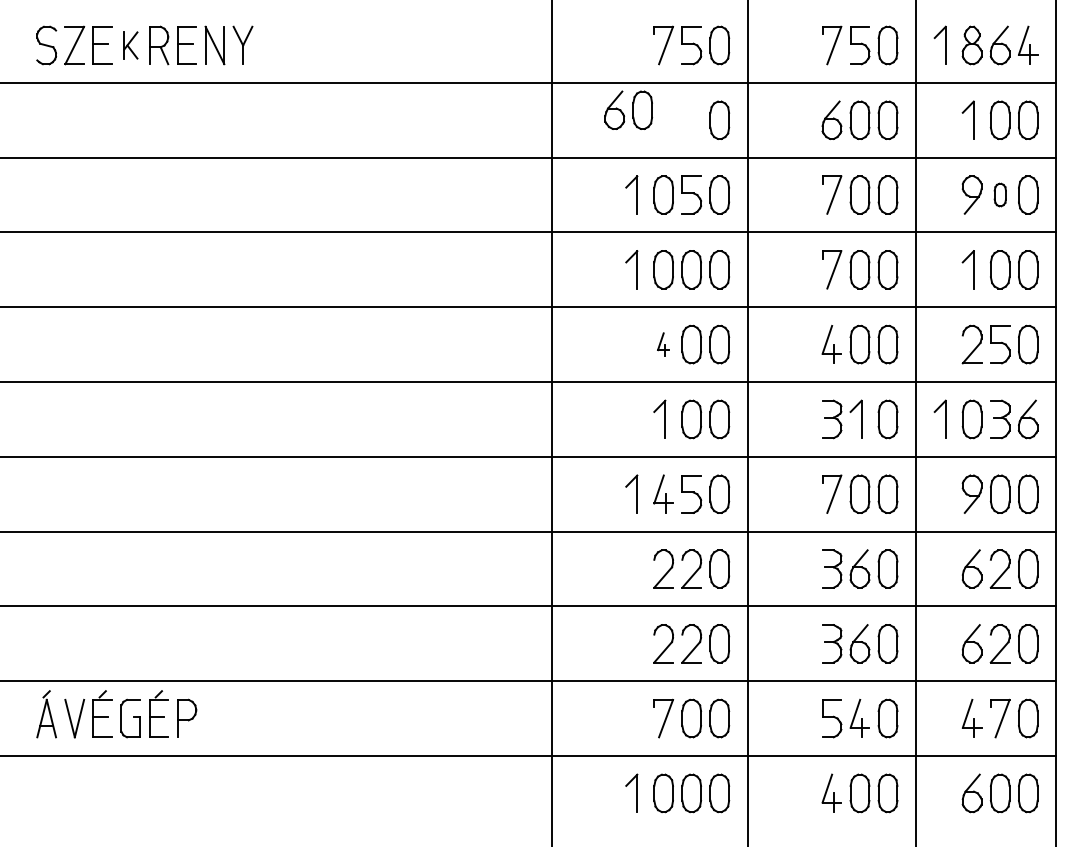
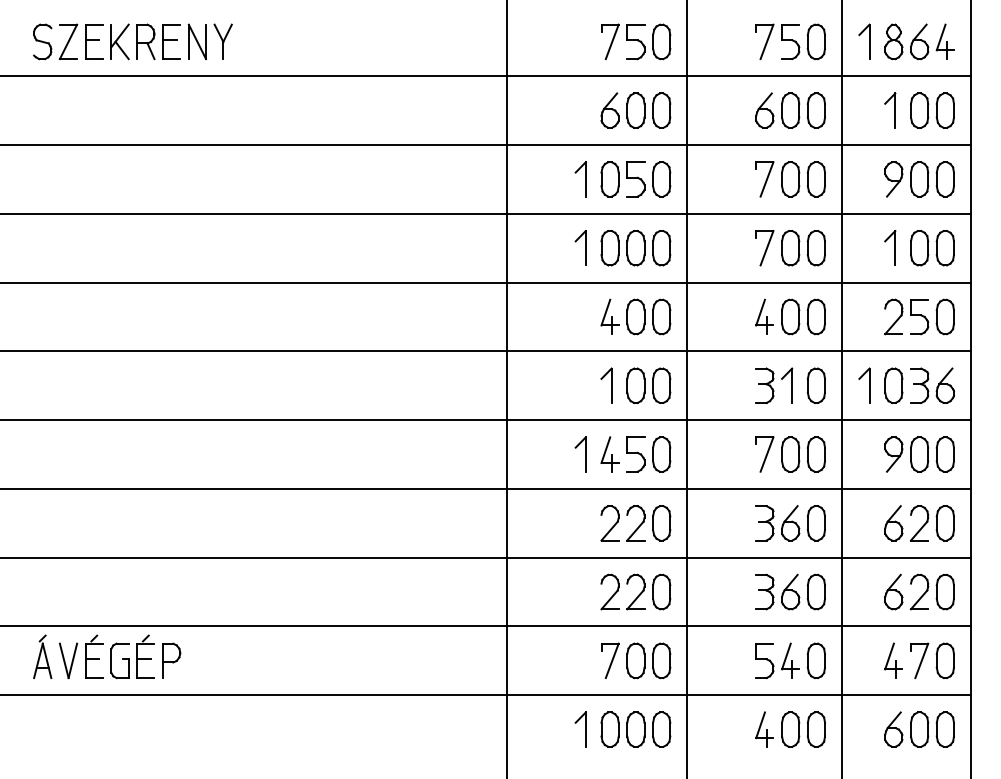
part: (130, 45) -> (119, 41), size x1.43
part: (628, 109) -> (622, 109), moved
part: (1000, 194) -> (919, 178), size x1.67
part: (663, 344) -> (609, 316), size x1.67

